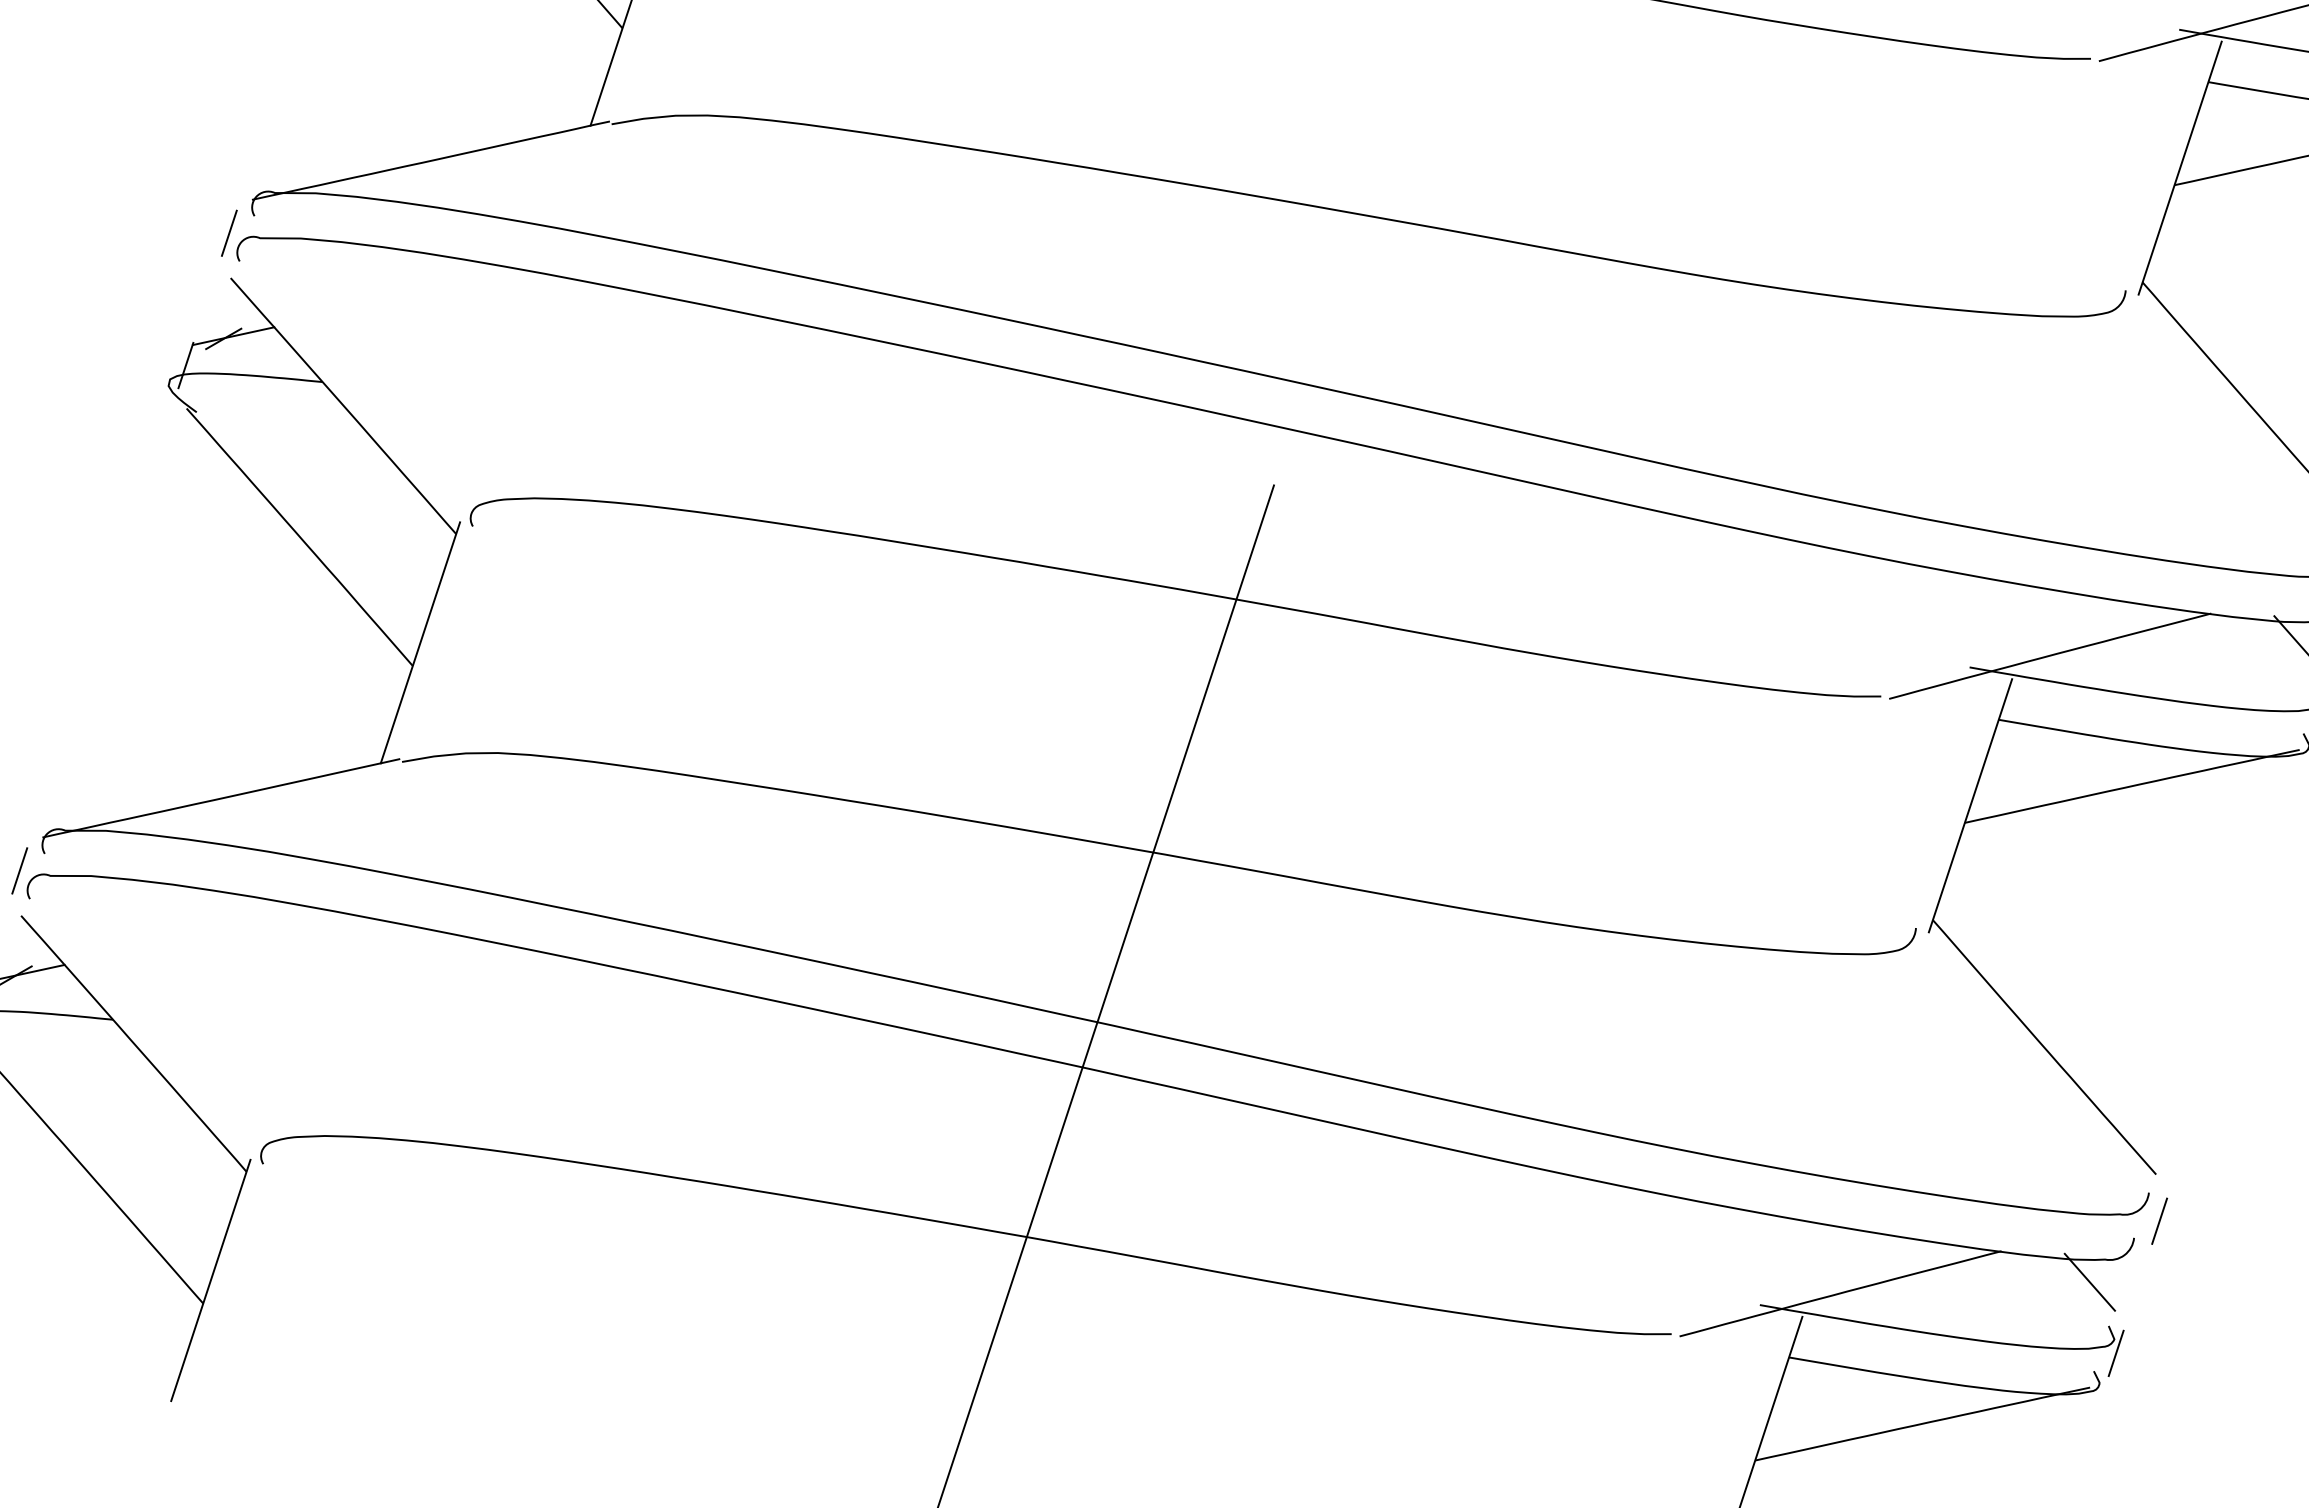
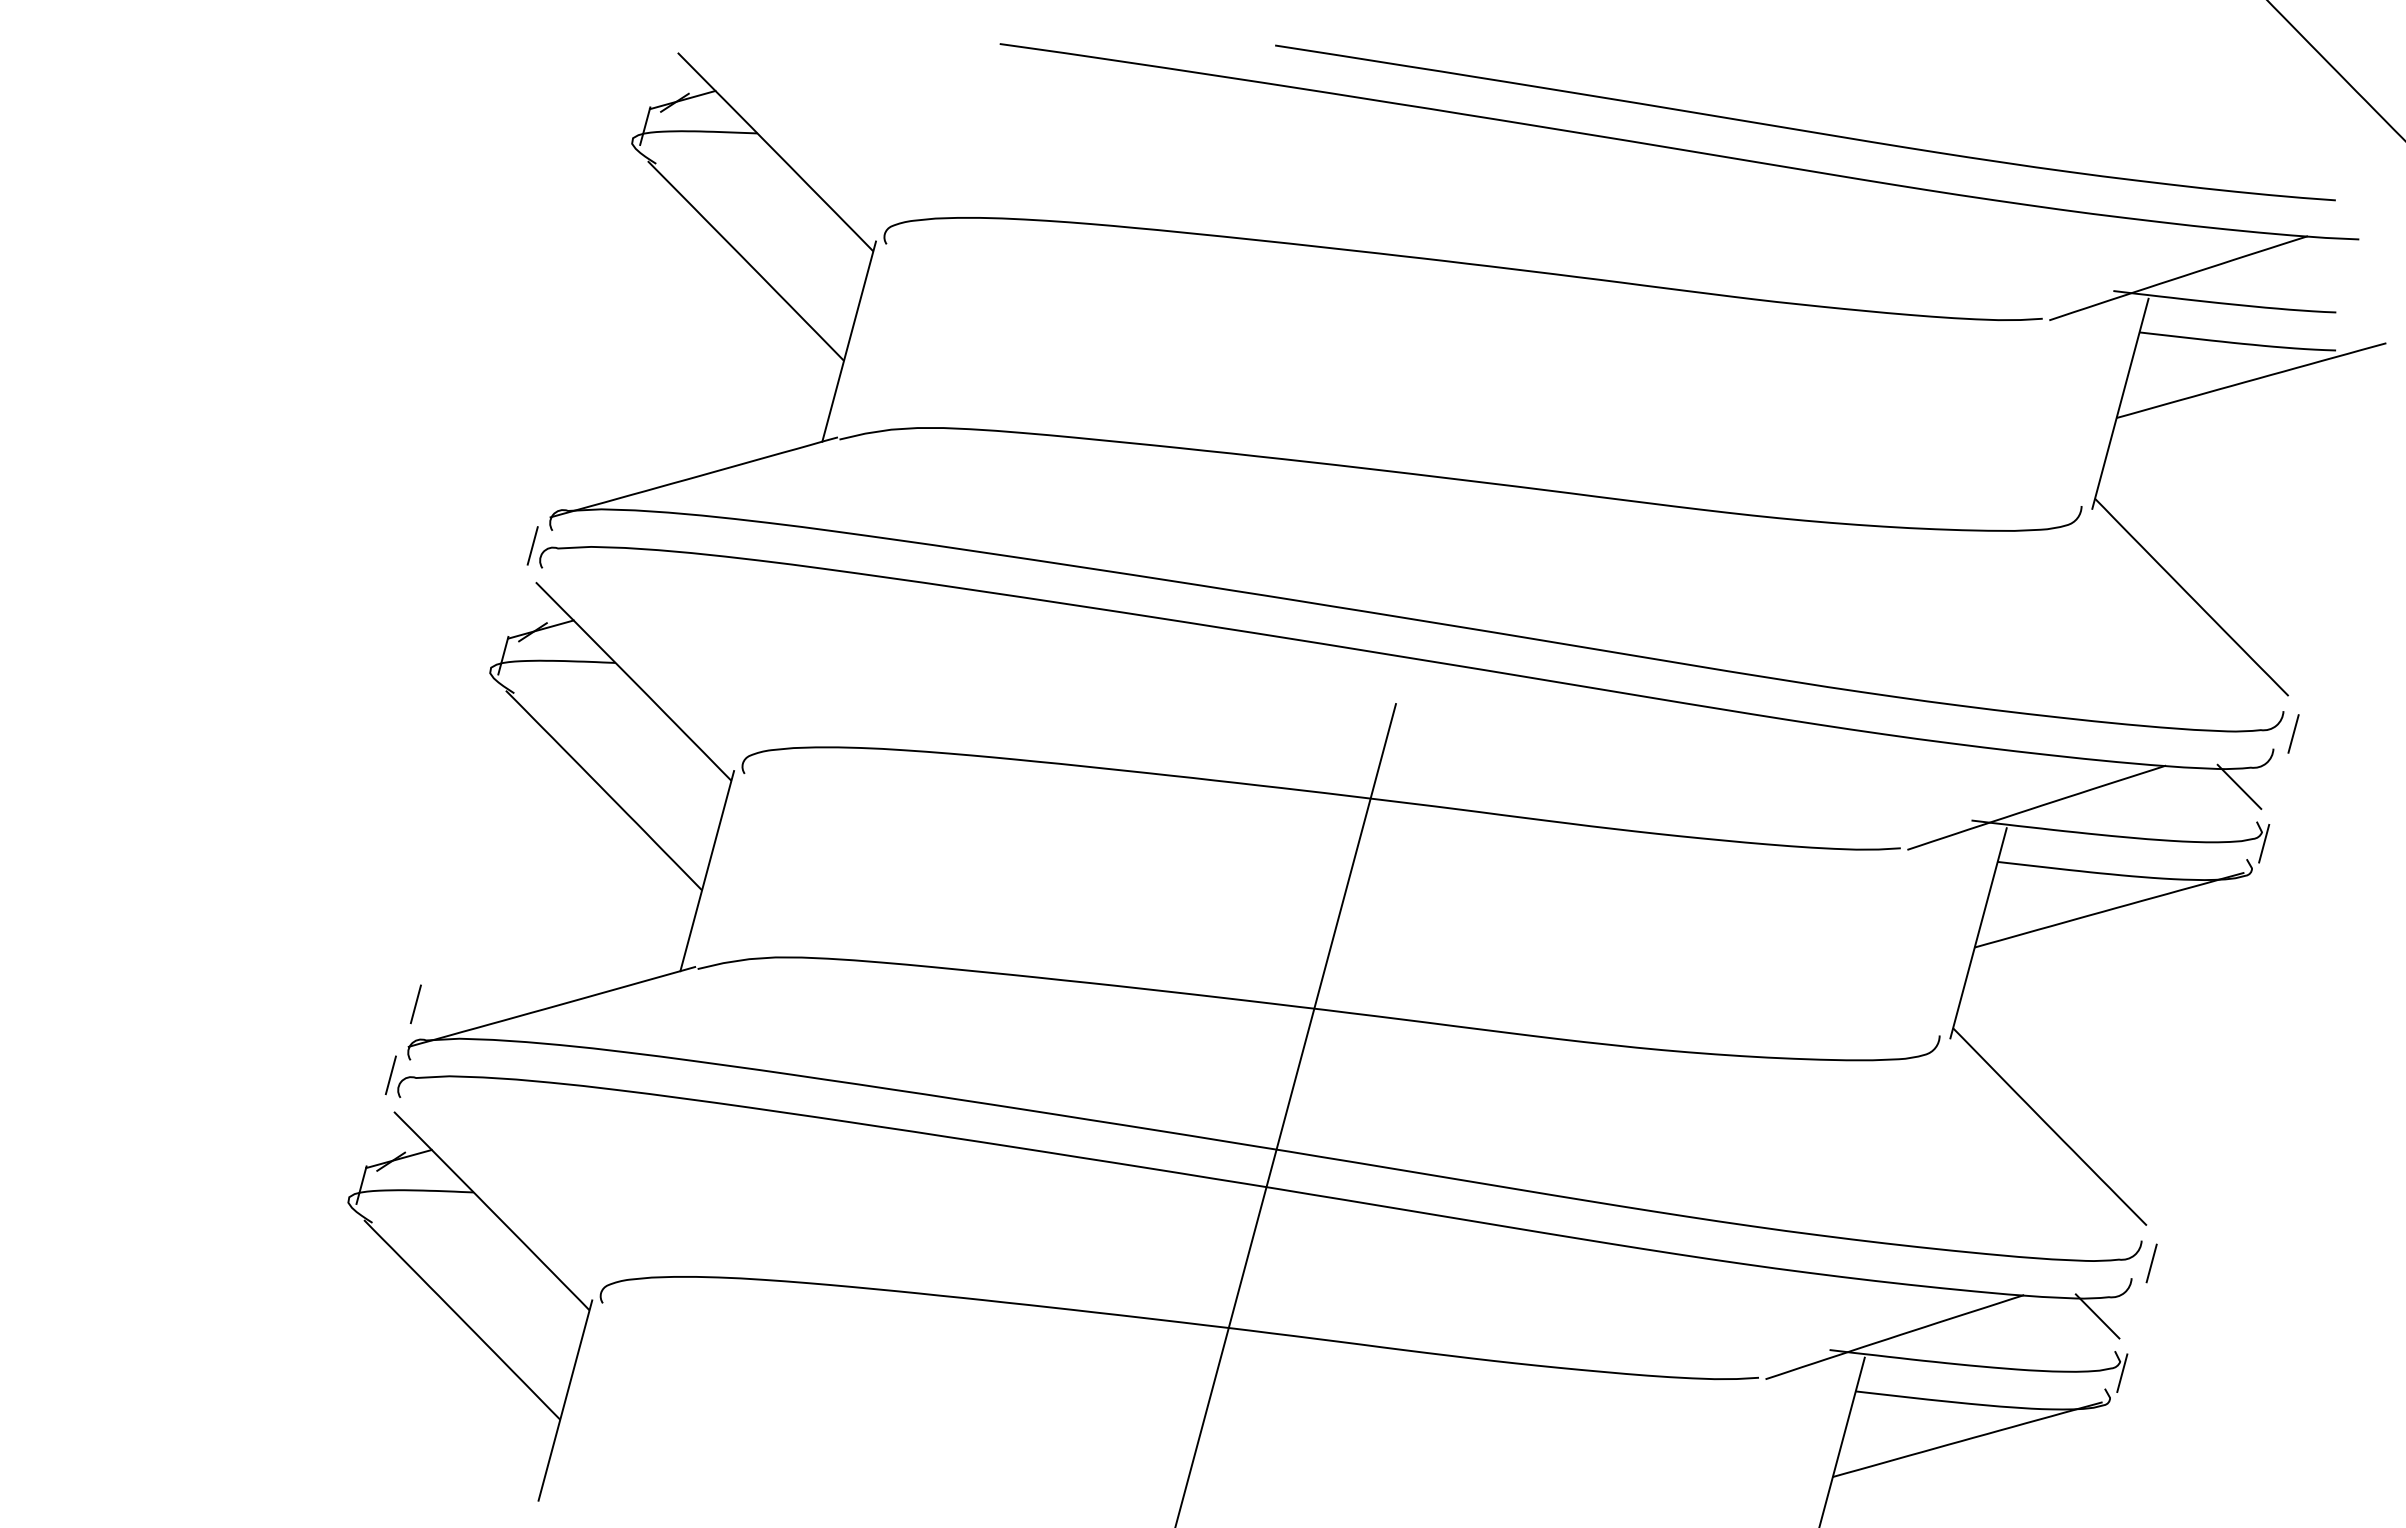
line: (54, 785) -> (415, 1004), added

